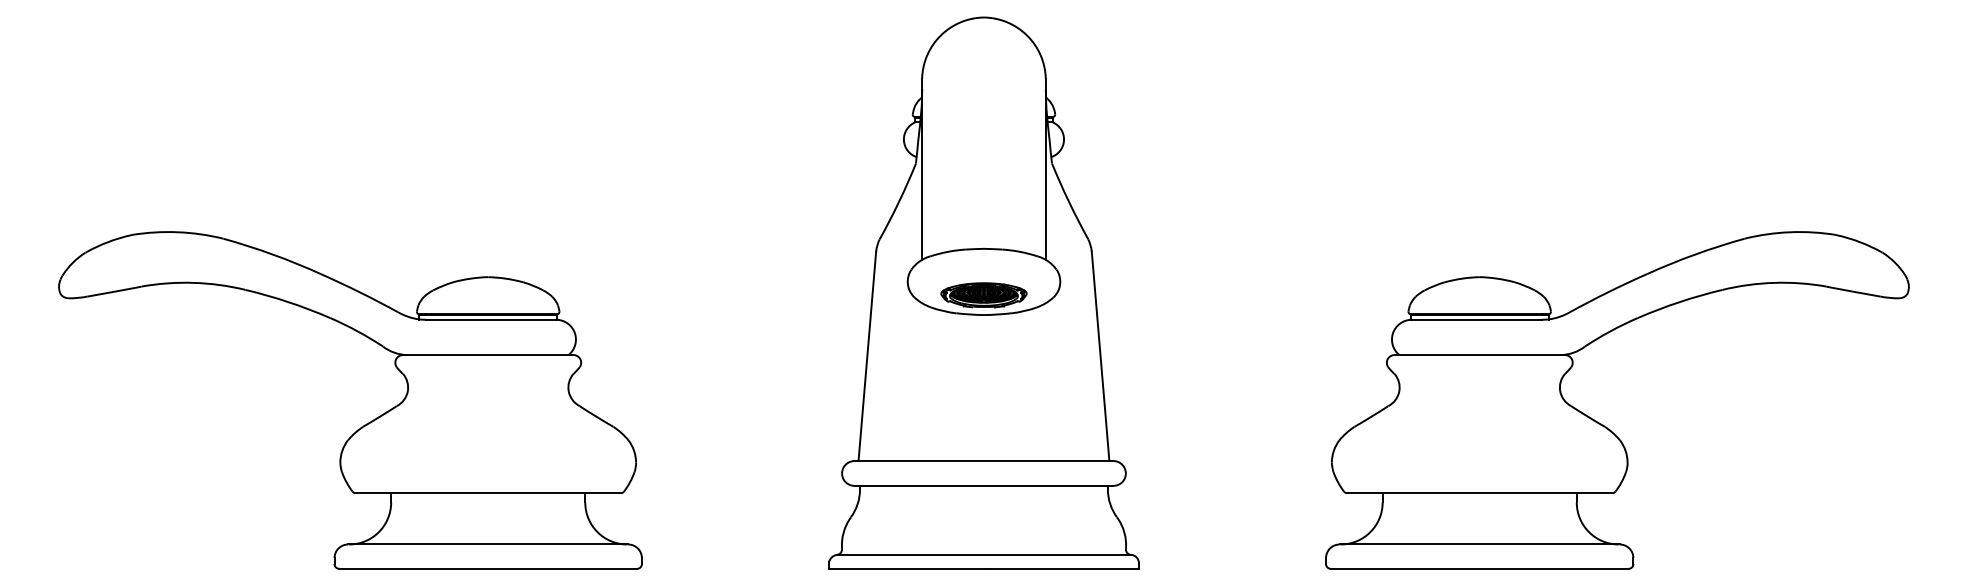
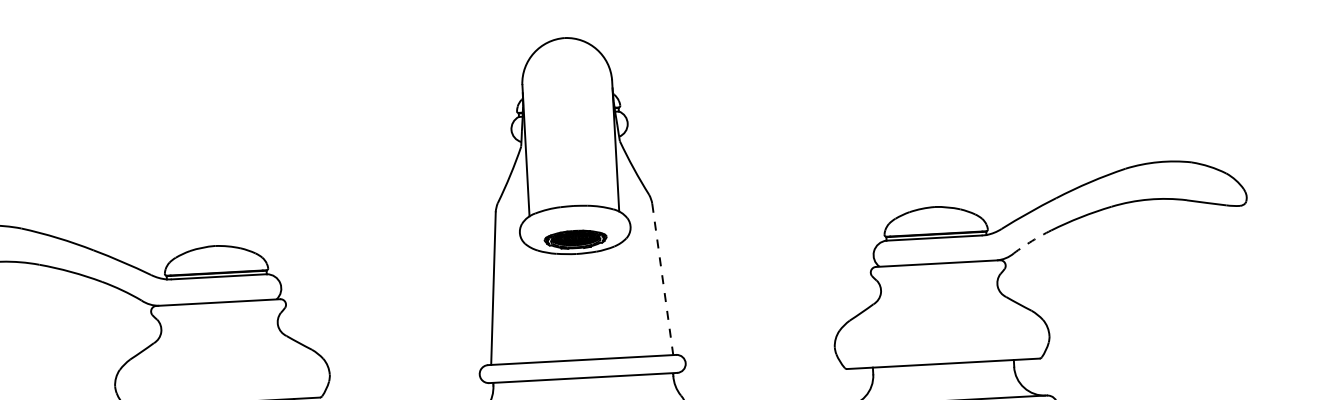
arc: (1610, 331) -> (1031, 241), solid -> dashed
line: (1100, 356) -> (662, 279), solid -> dashed

